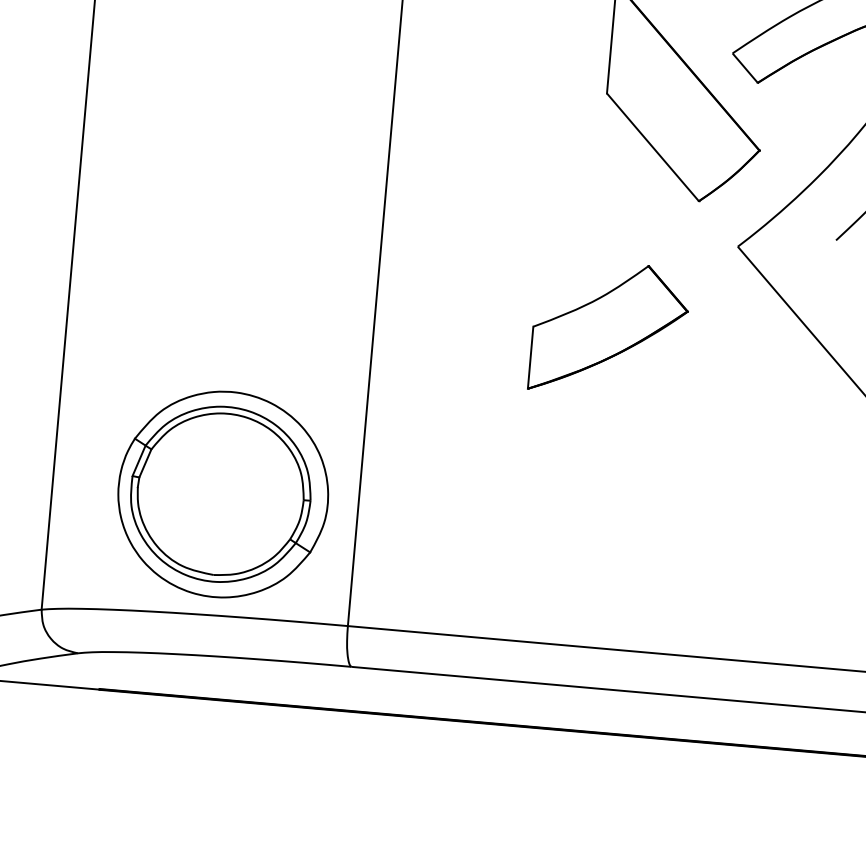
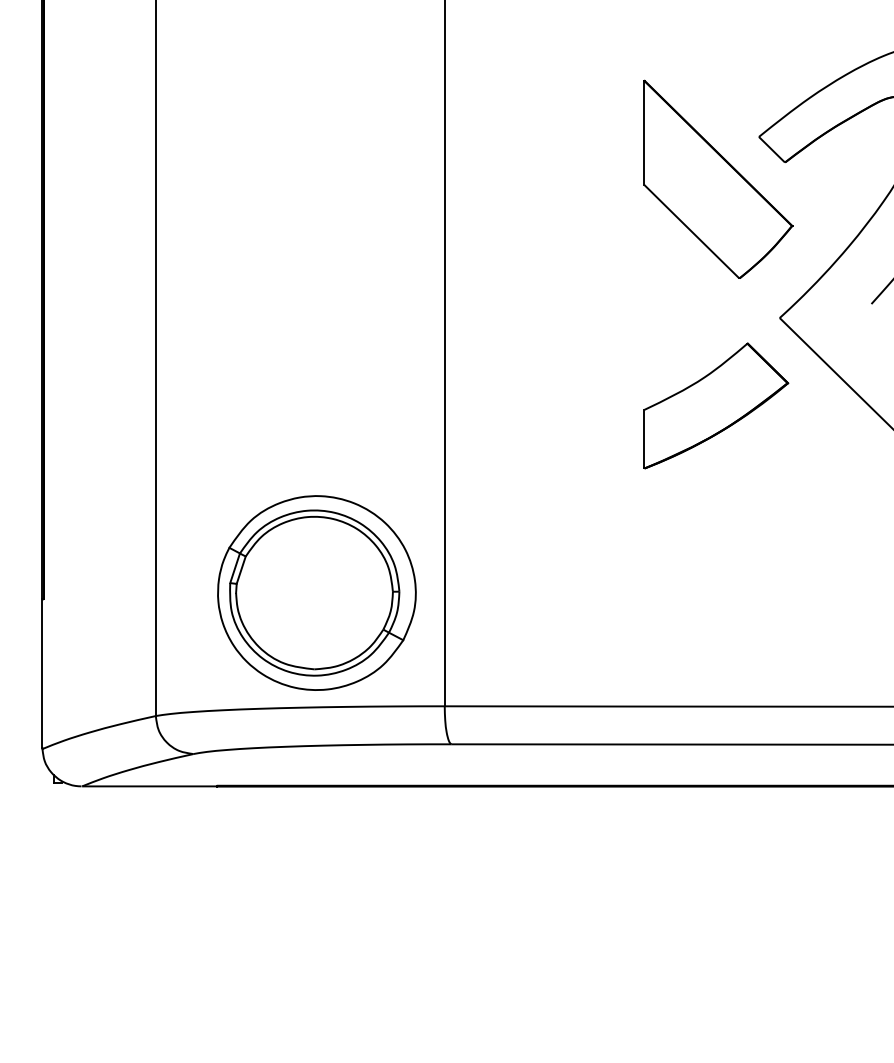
part: (610, 328) -> (716, 405), moved

